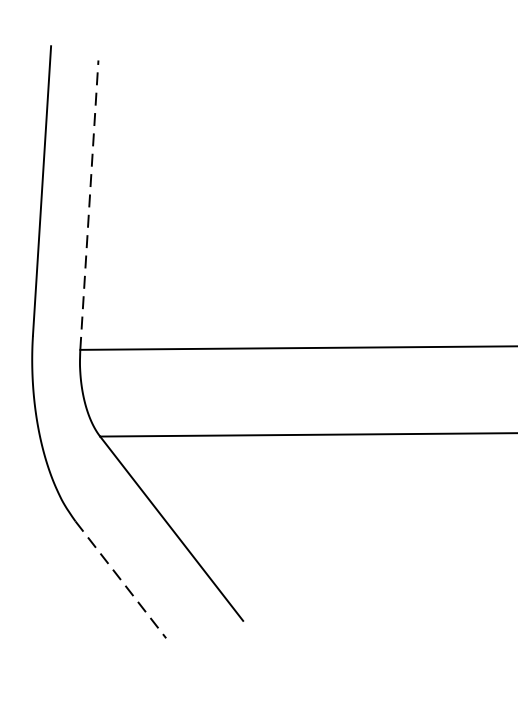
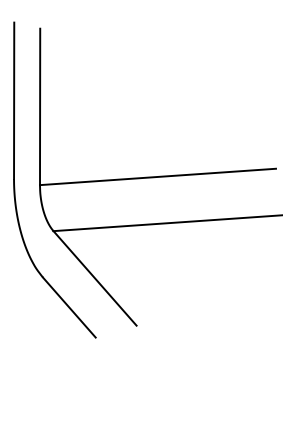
line: (90, 204) -> (40, 106), dashed -> solid
line: (121, 579) -> (69, 307), dashed -> solid

